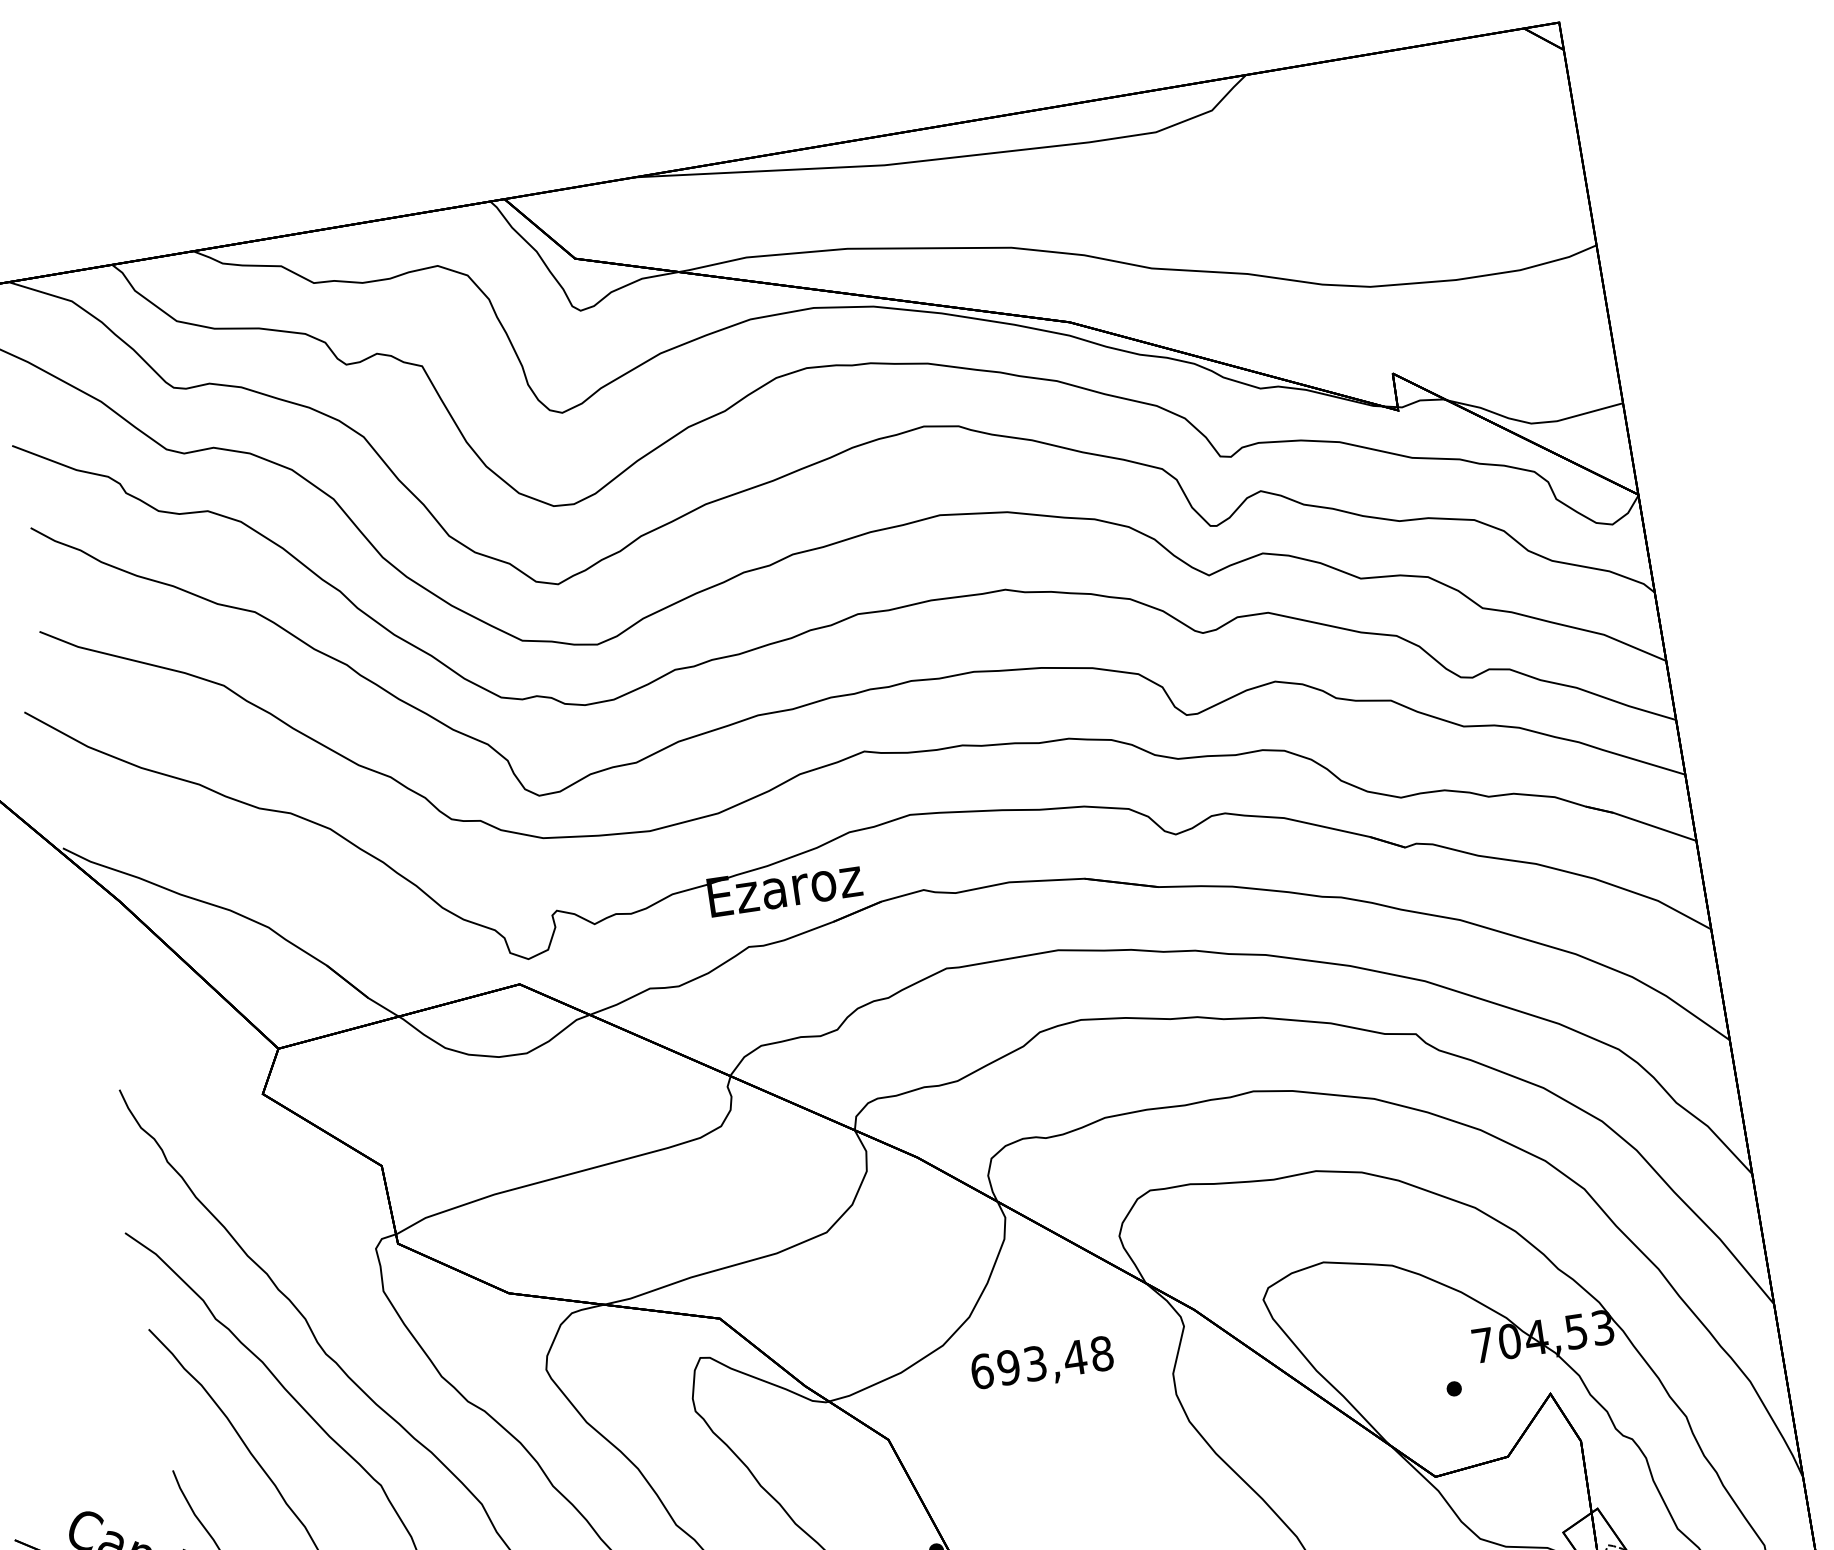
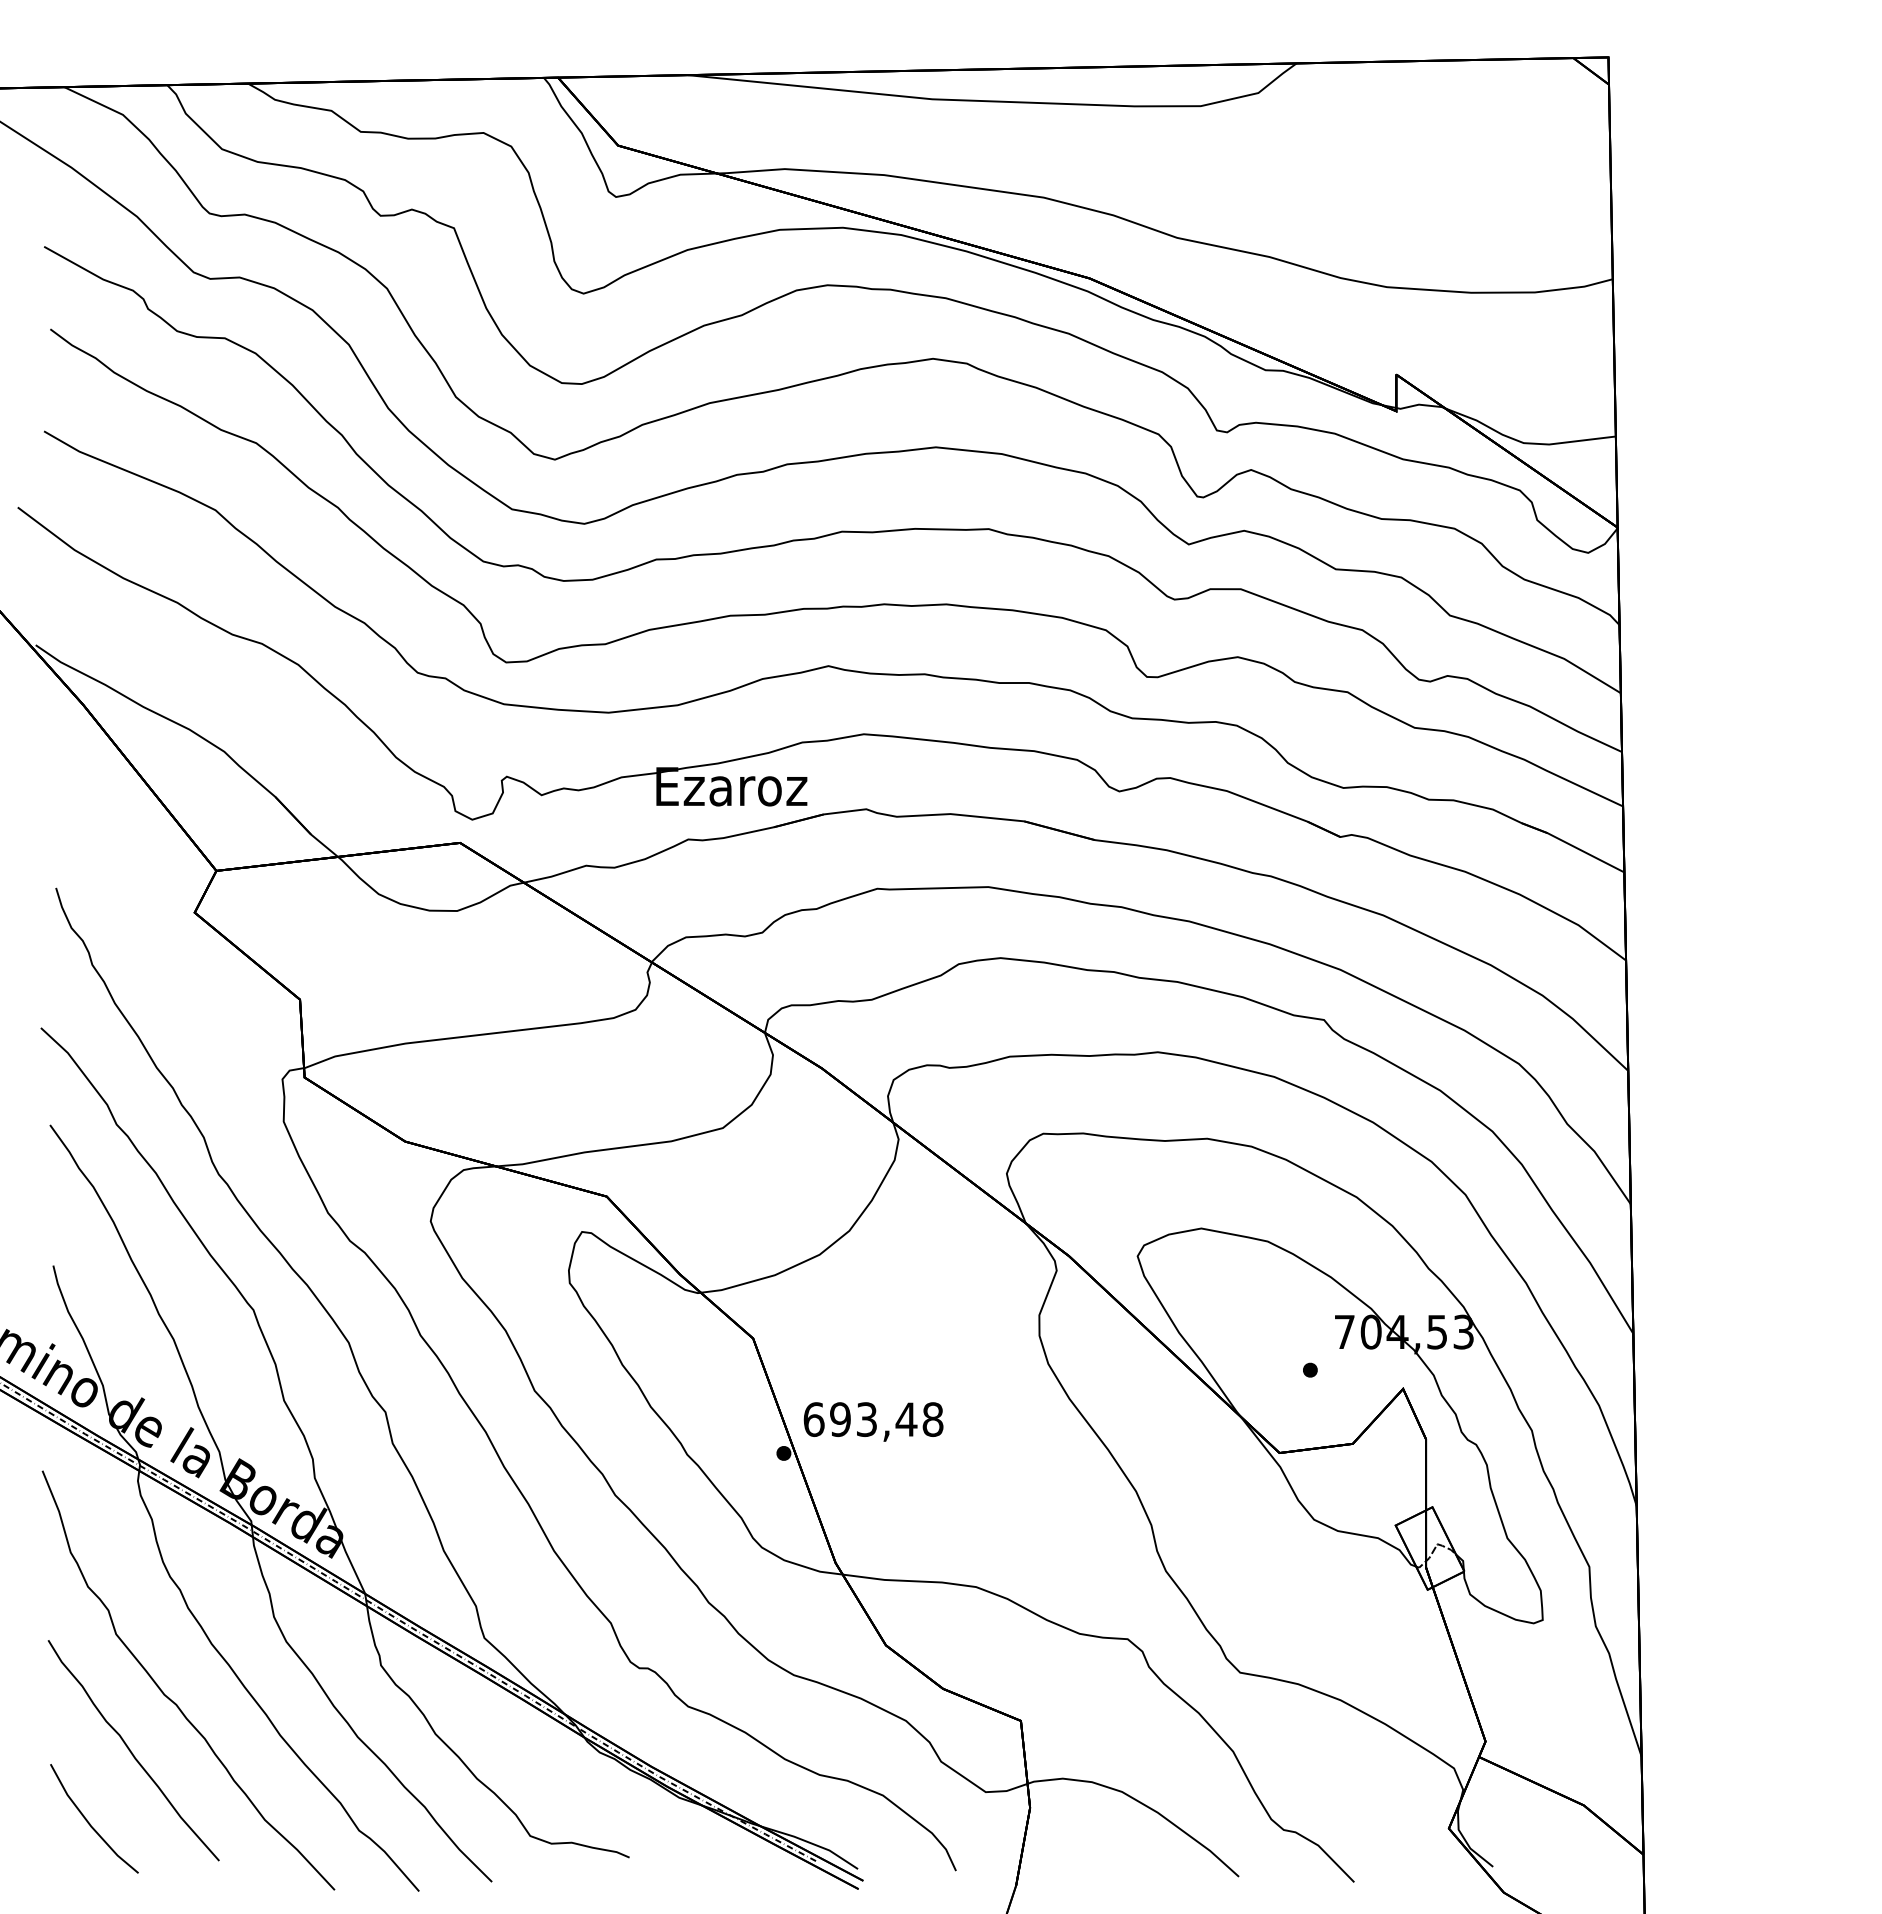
text: (1042, 1364) -> (873, 1421), moved

